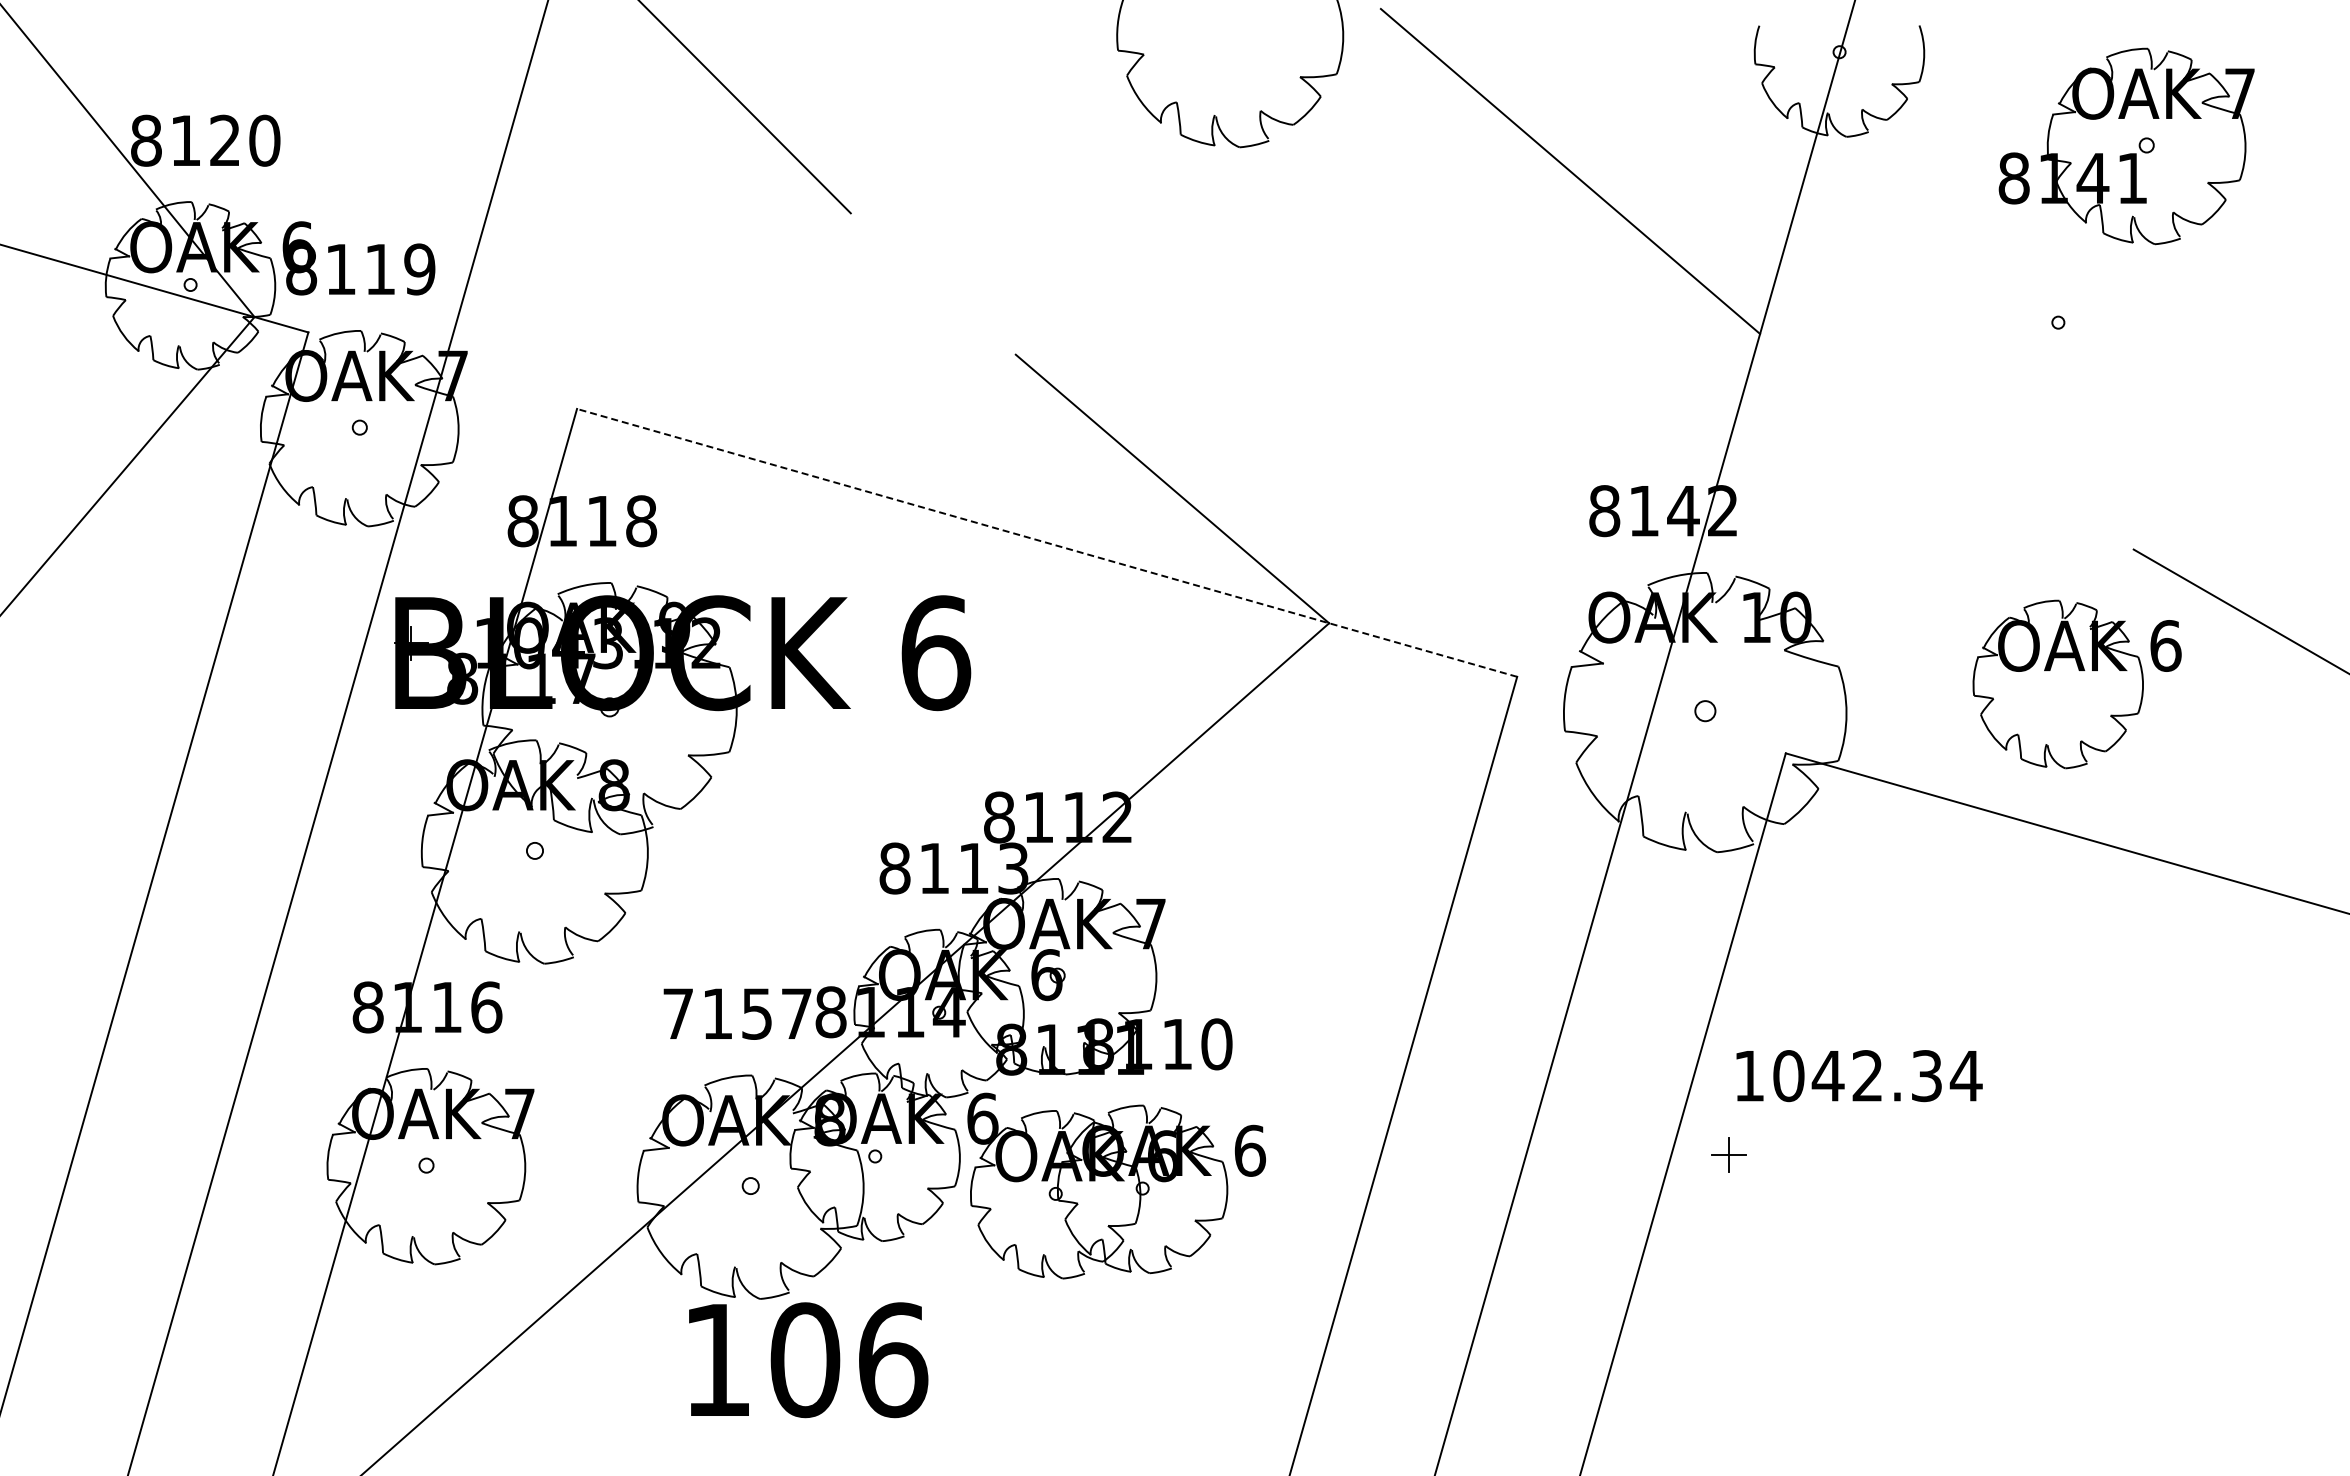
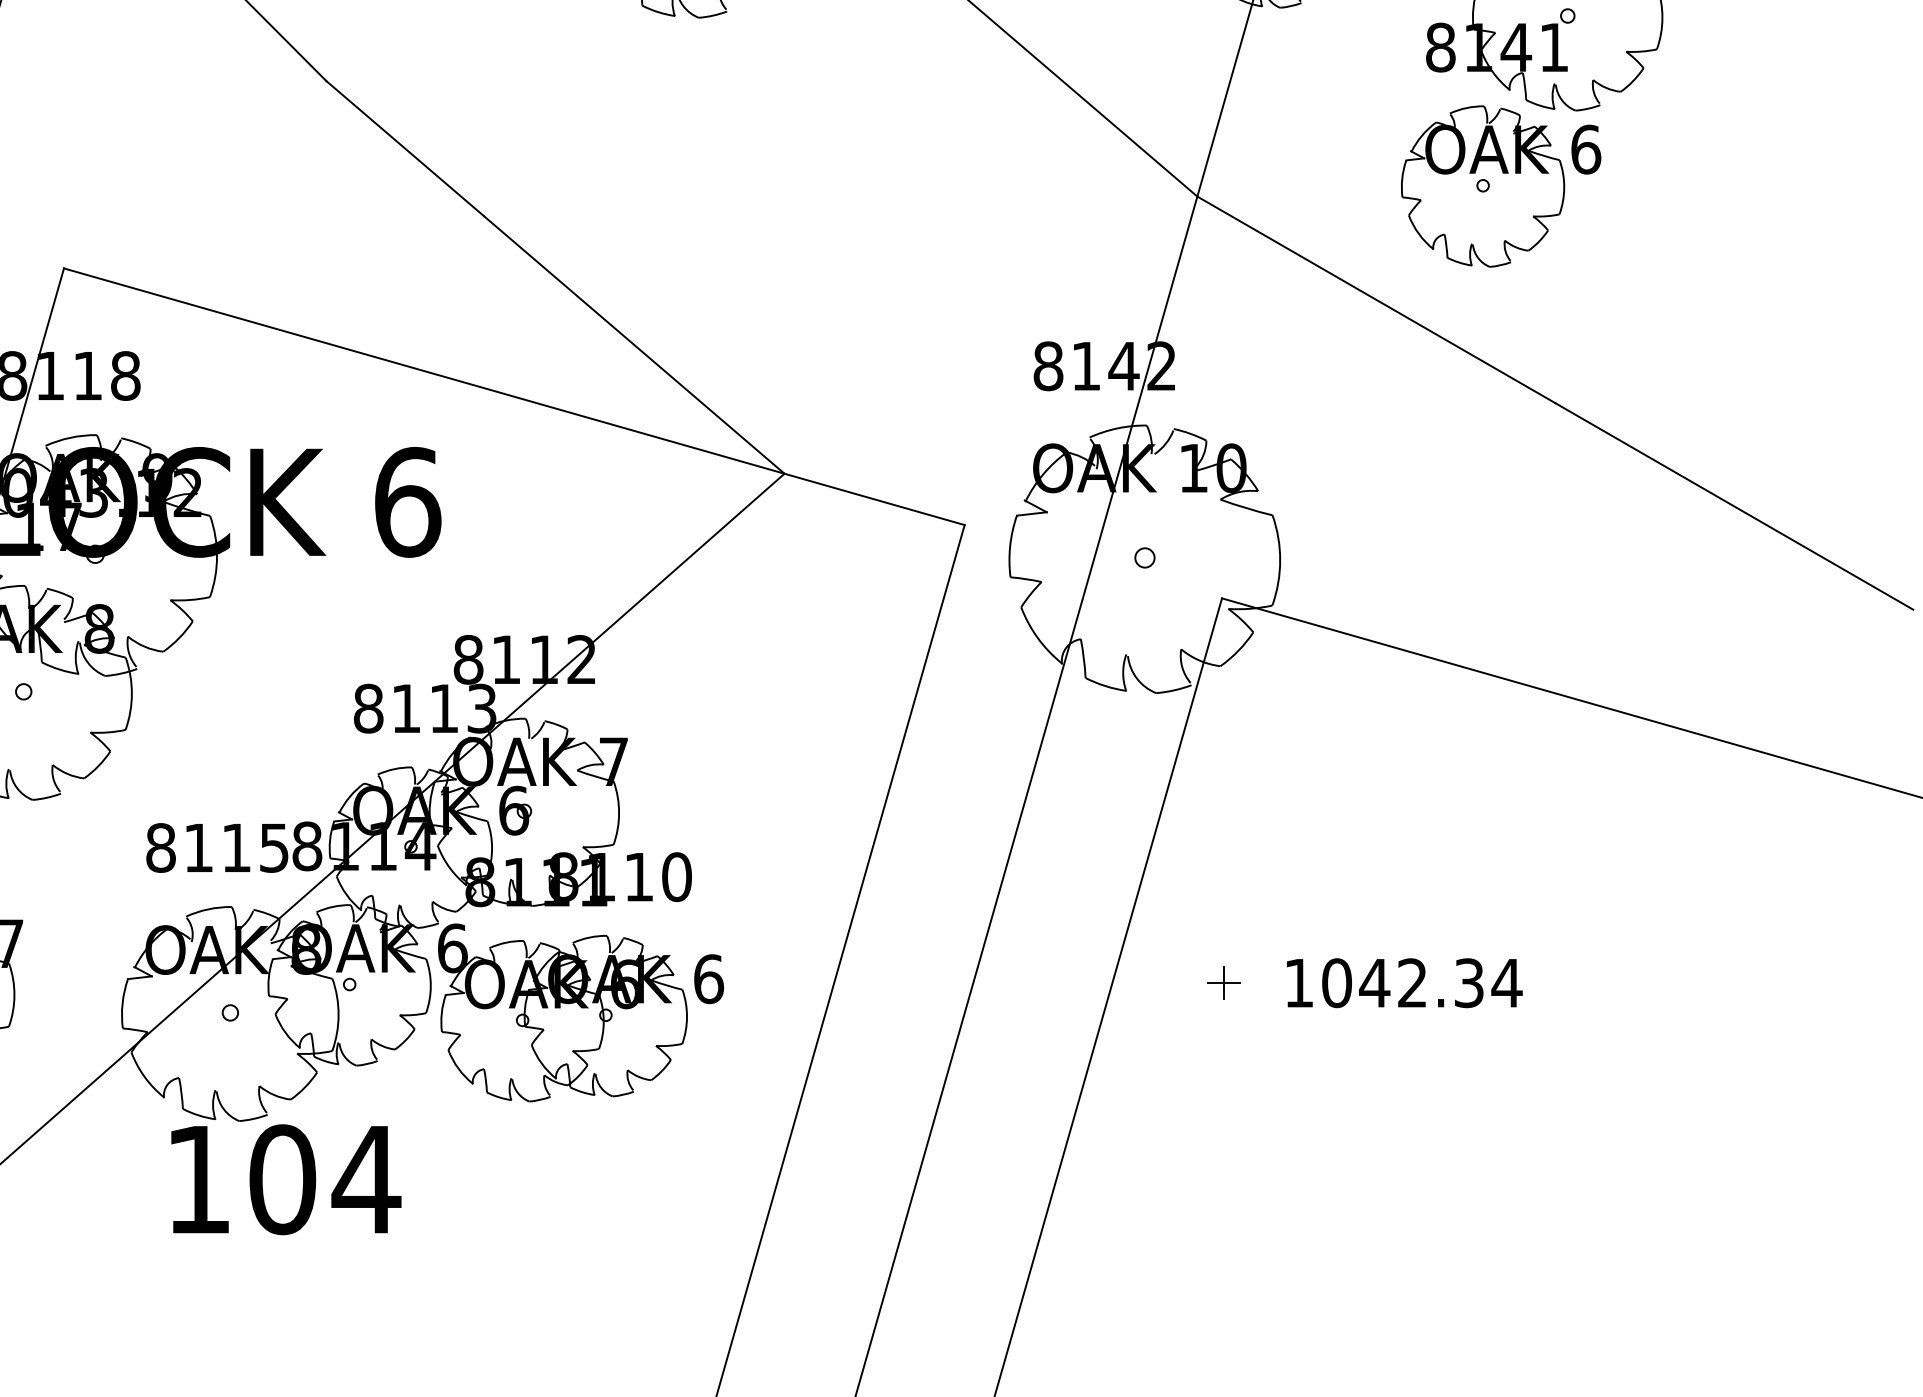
line: (932, 283) -> (404, 148), added
line: (1946, 441) -> (1375, 299), added
line: (1047, 542) -> (514, 396), dashed -> solid
part: (2076, 684) -> (1500, 186), moved
text: (737, 1013) -> (217, 847), 7157 -> 8115
text: (1859, 1076) -> (1404, 983), moved
part: (1728, 1154) -> (1223, 982), moved
text: (892, 1360) -> (366, 1180), 106 -> 104

